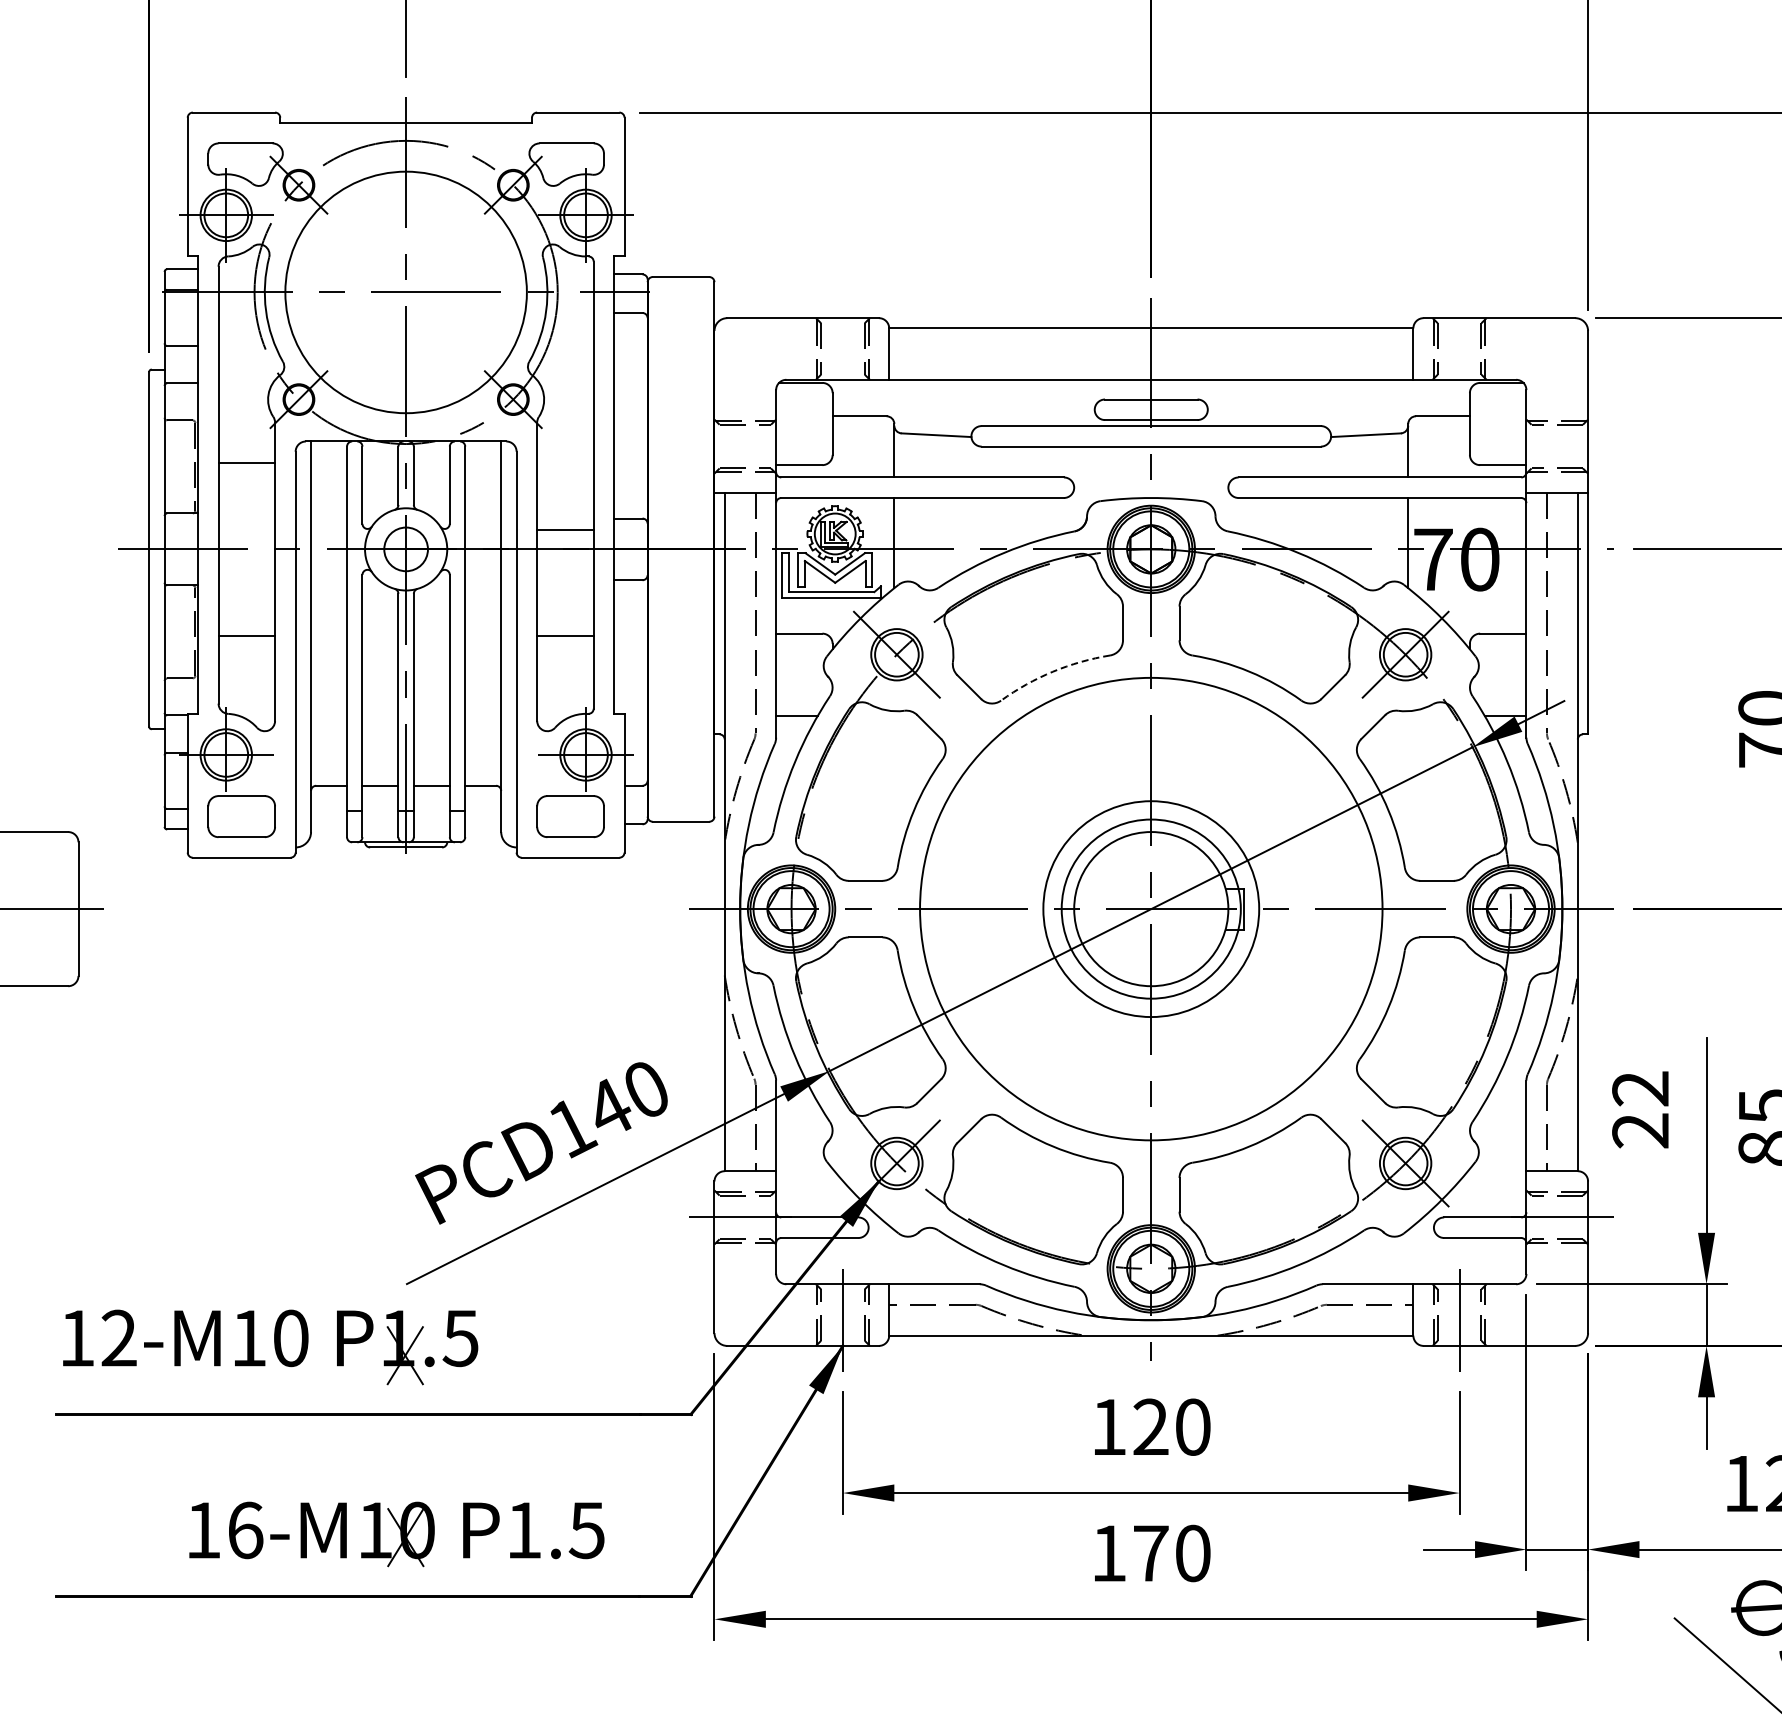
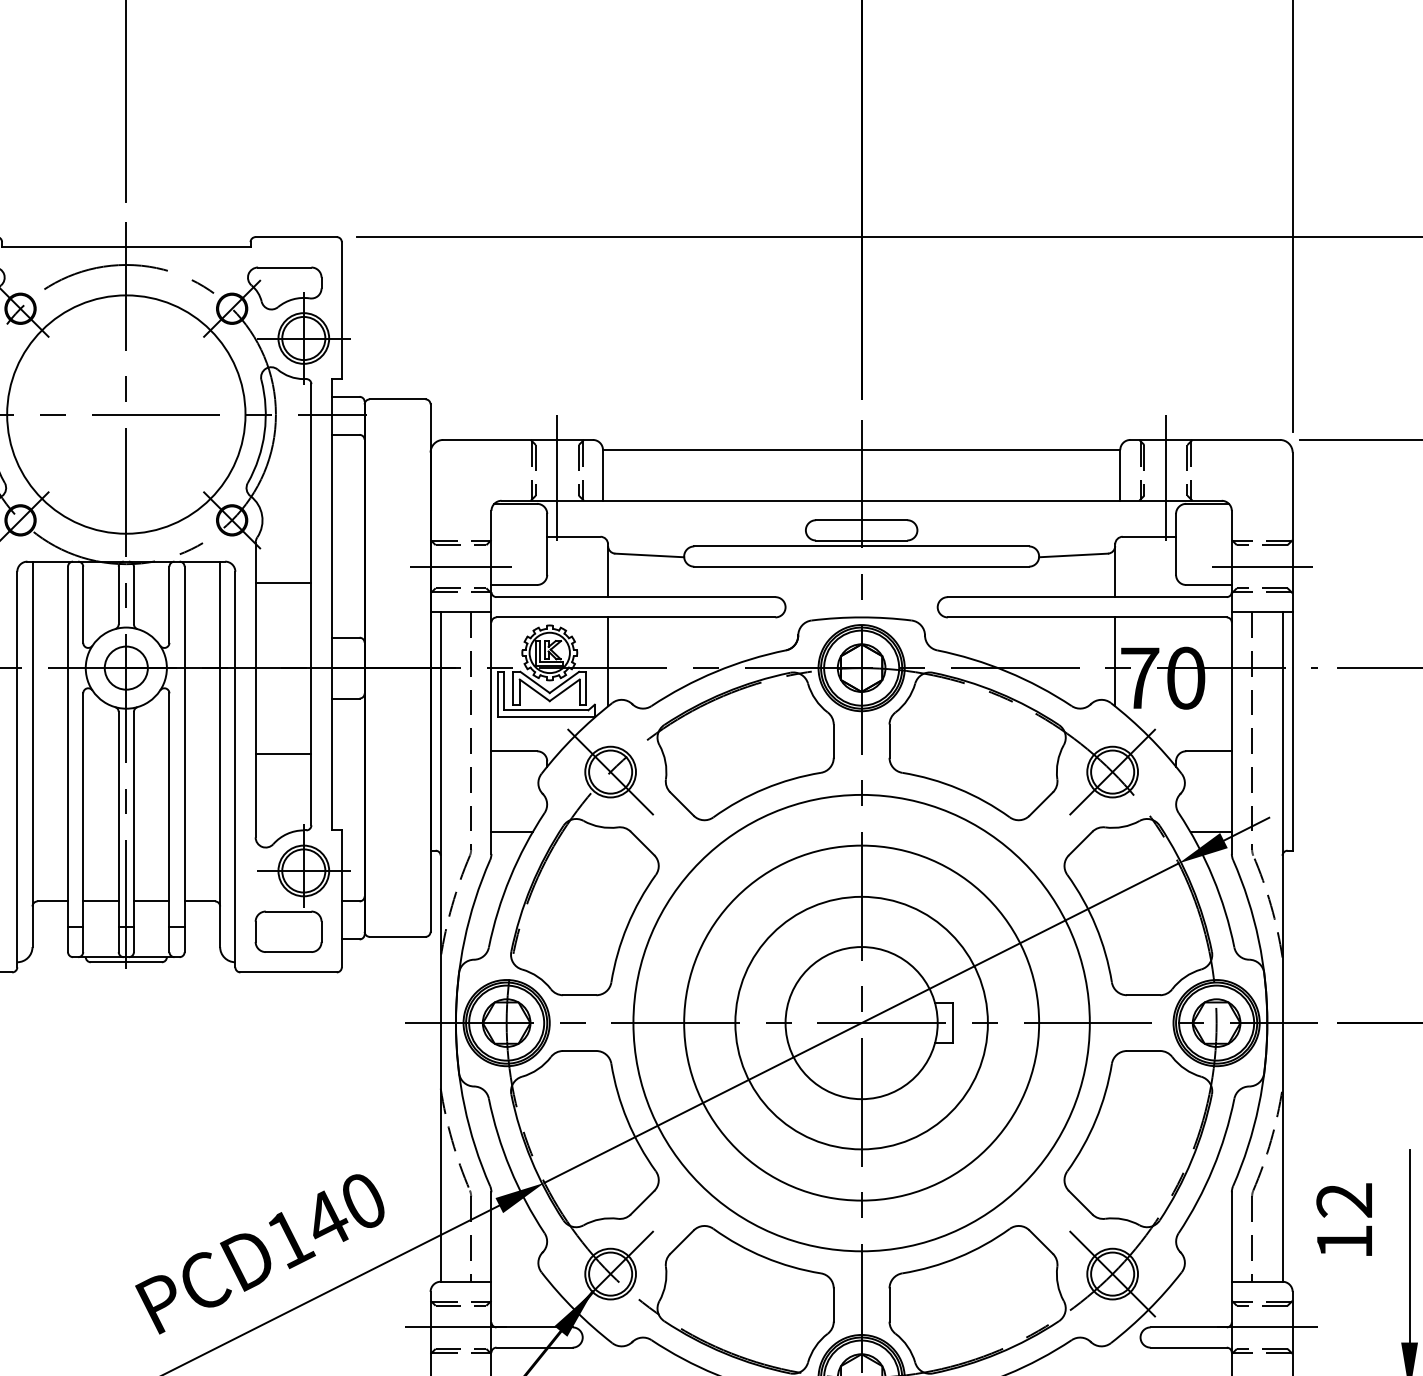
line: (842, 356) -> (556, 477), added
line: (1459, 356) -> (1165, 477), added
line: (744, 446) -> (460, 566), added
line: (1556, 446) -> (1261, 566), added
line: (565, 529) -> (283, 582), moved
arc: (1052, 671) -> (764, 788), dashed -> solid
circle: (1151, 908) -> (861, 1022), size x1.67
circle: (1151, 909) -> (861, 1023), size x1.43
text: (1640, 1130) -> (1344, 1241), 22 -> 12

